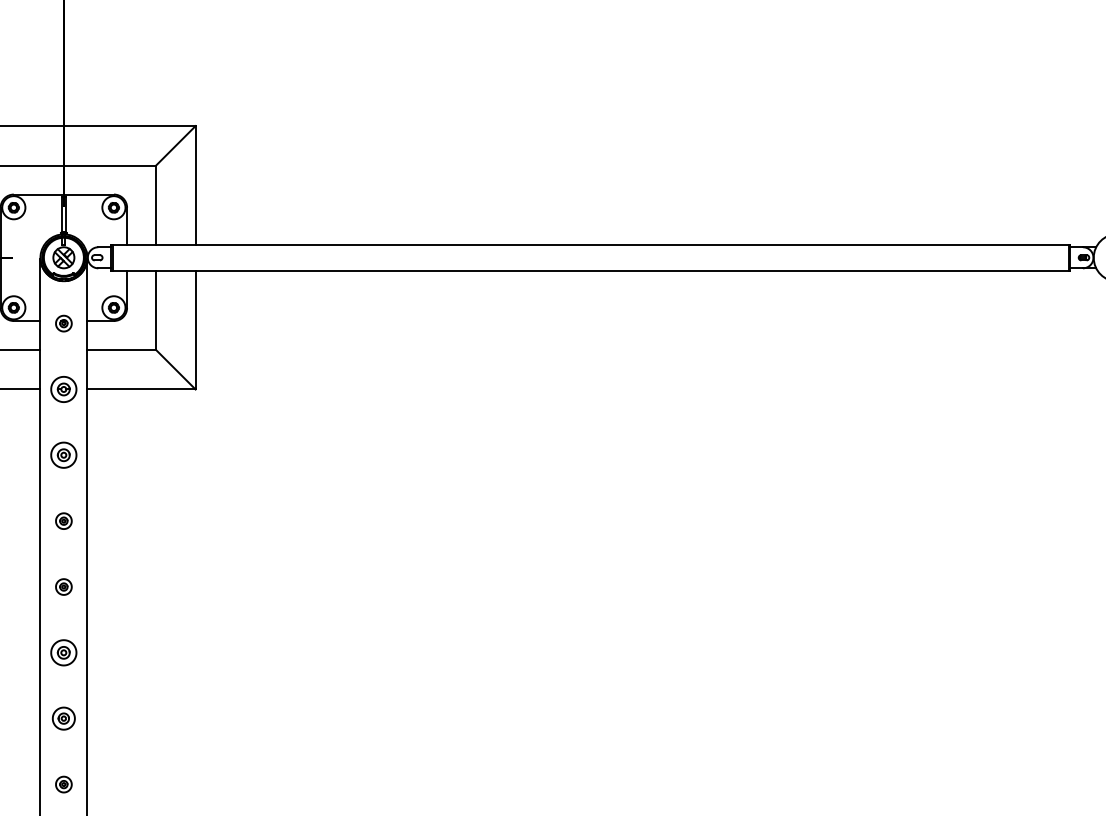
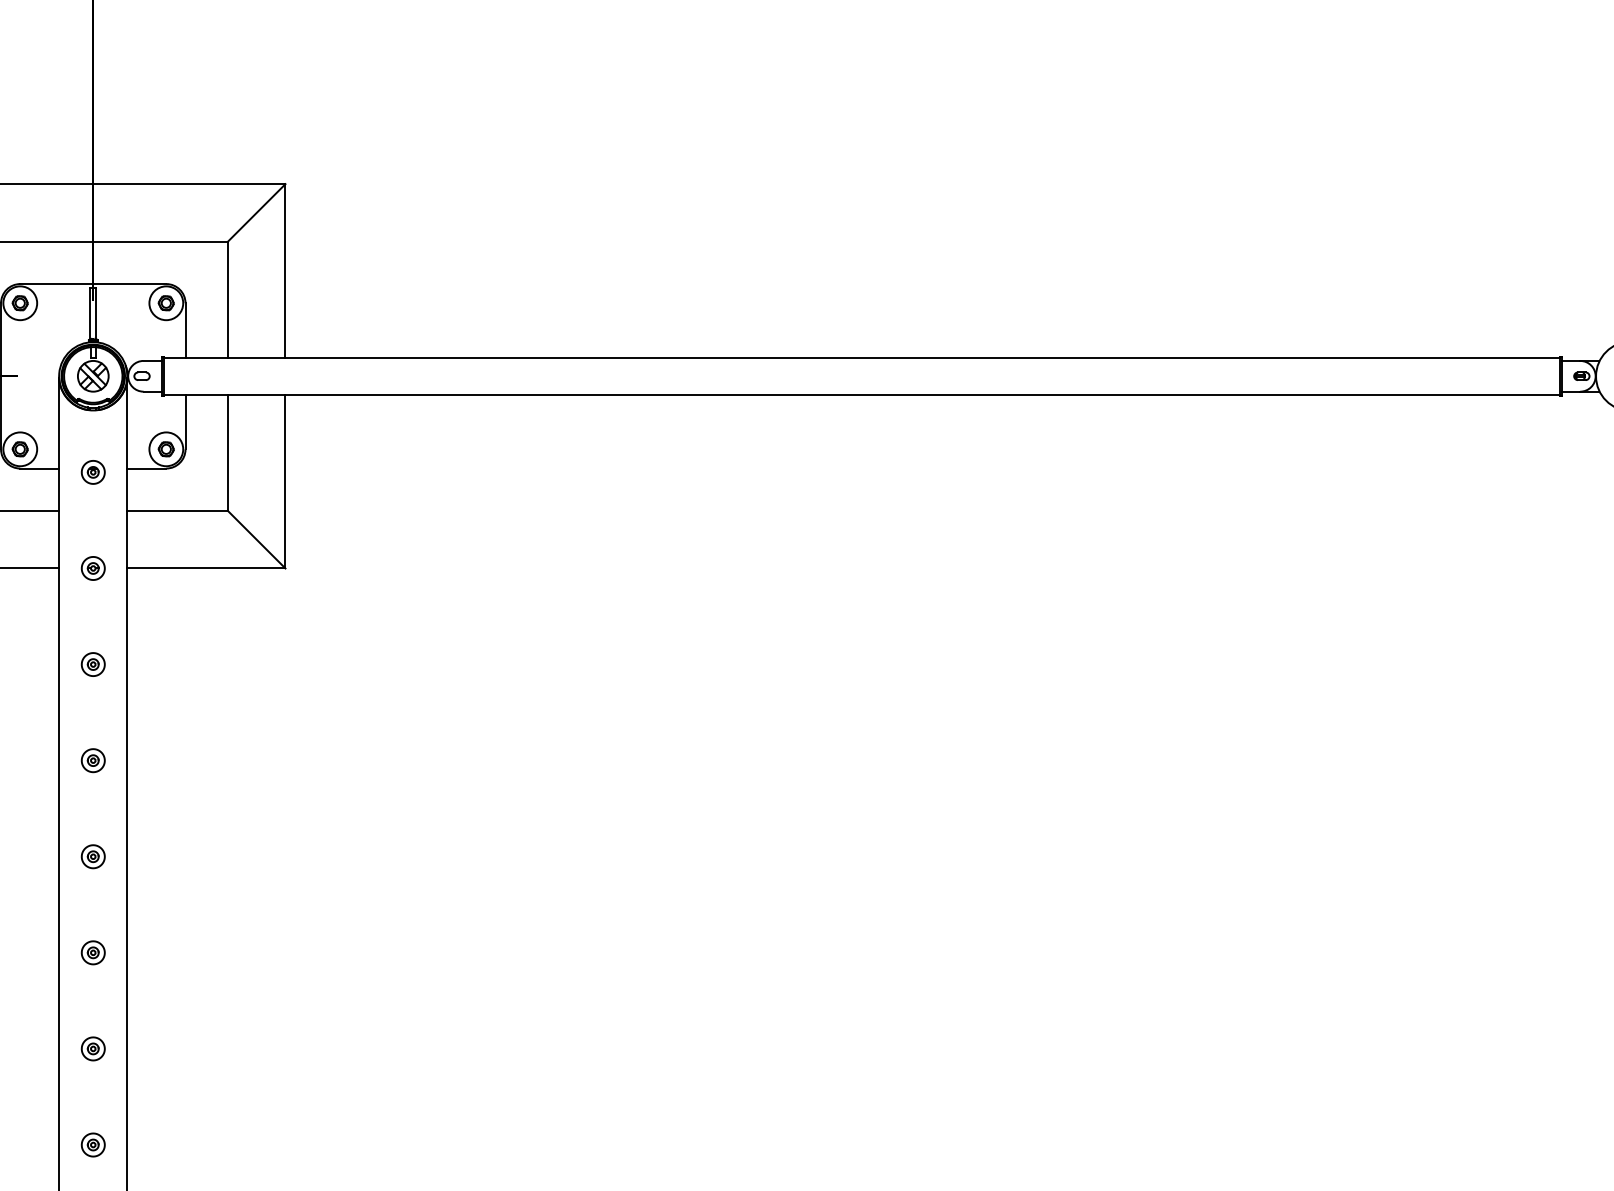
part: (63, 389) -> (92, 568), size x0.62
part: (63, 455) -> (92, 664), size x0.62
part: (63, 652) -> (92, 952), size x0.62
part: (63, 718) -> (92, 1048), size x0.71

